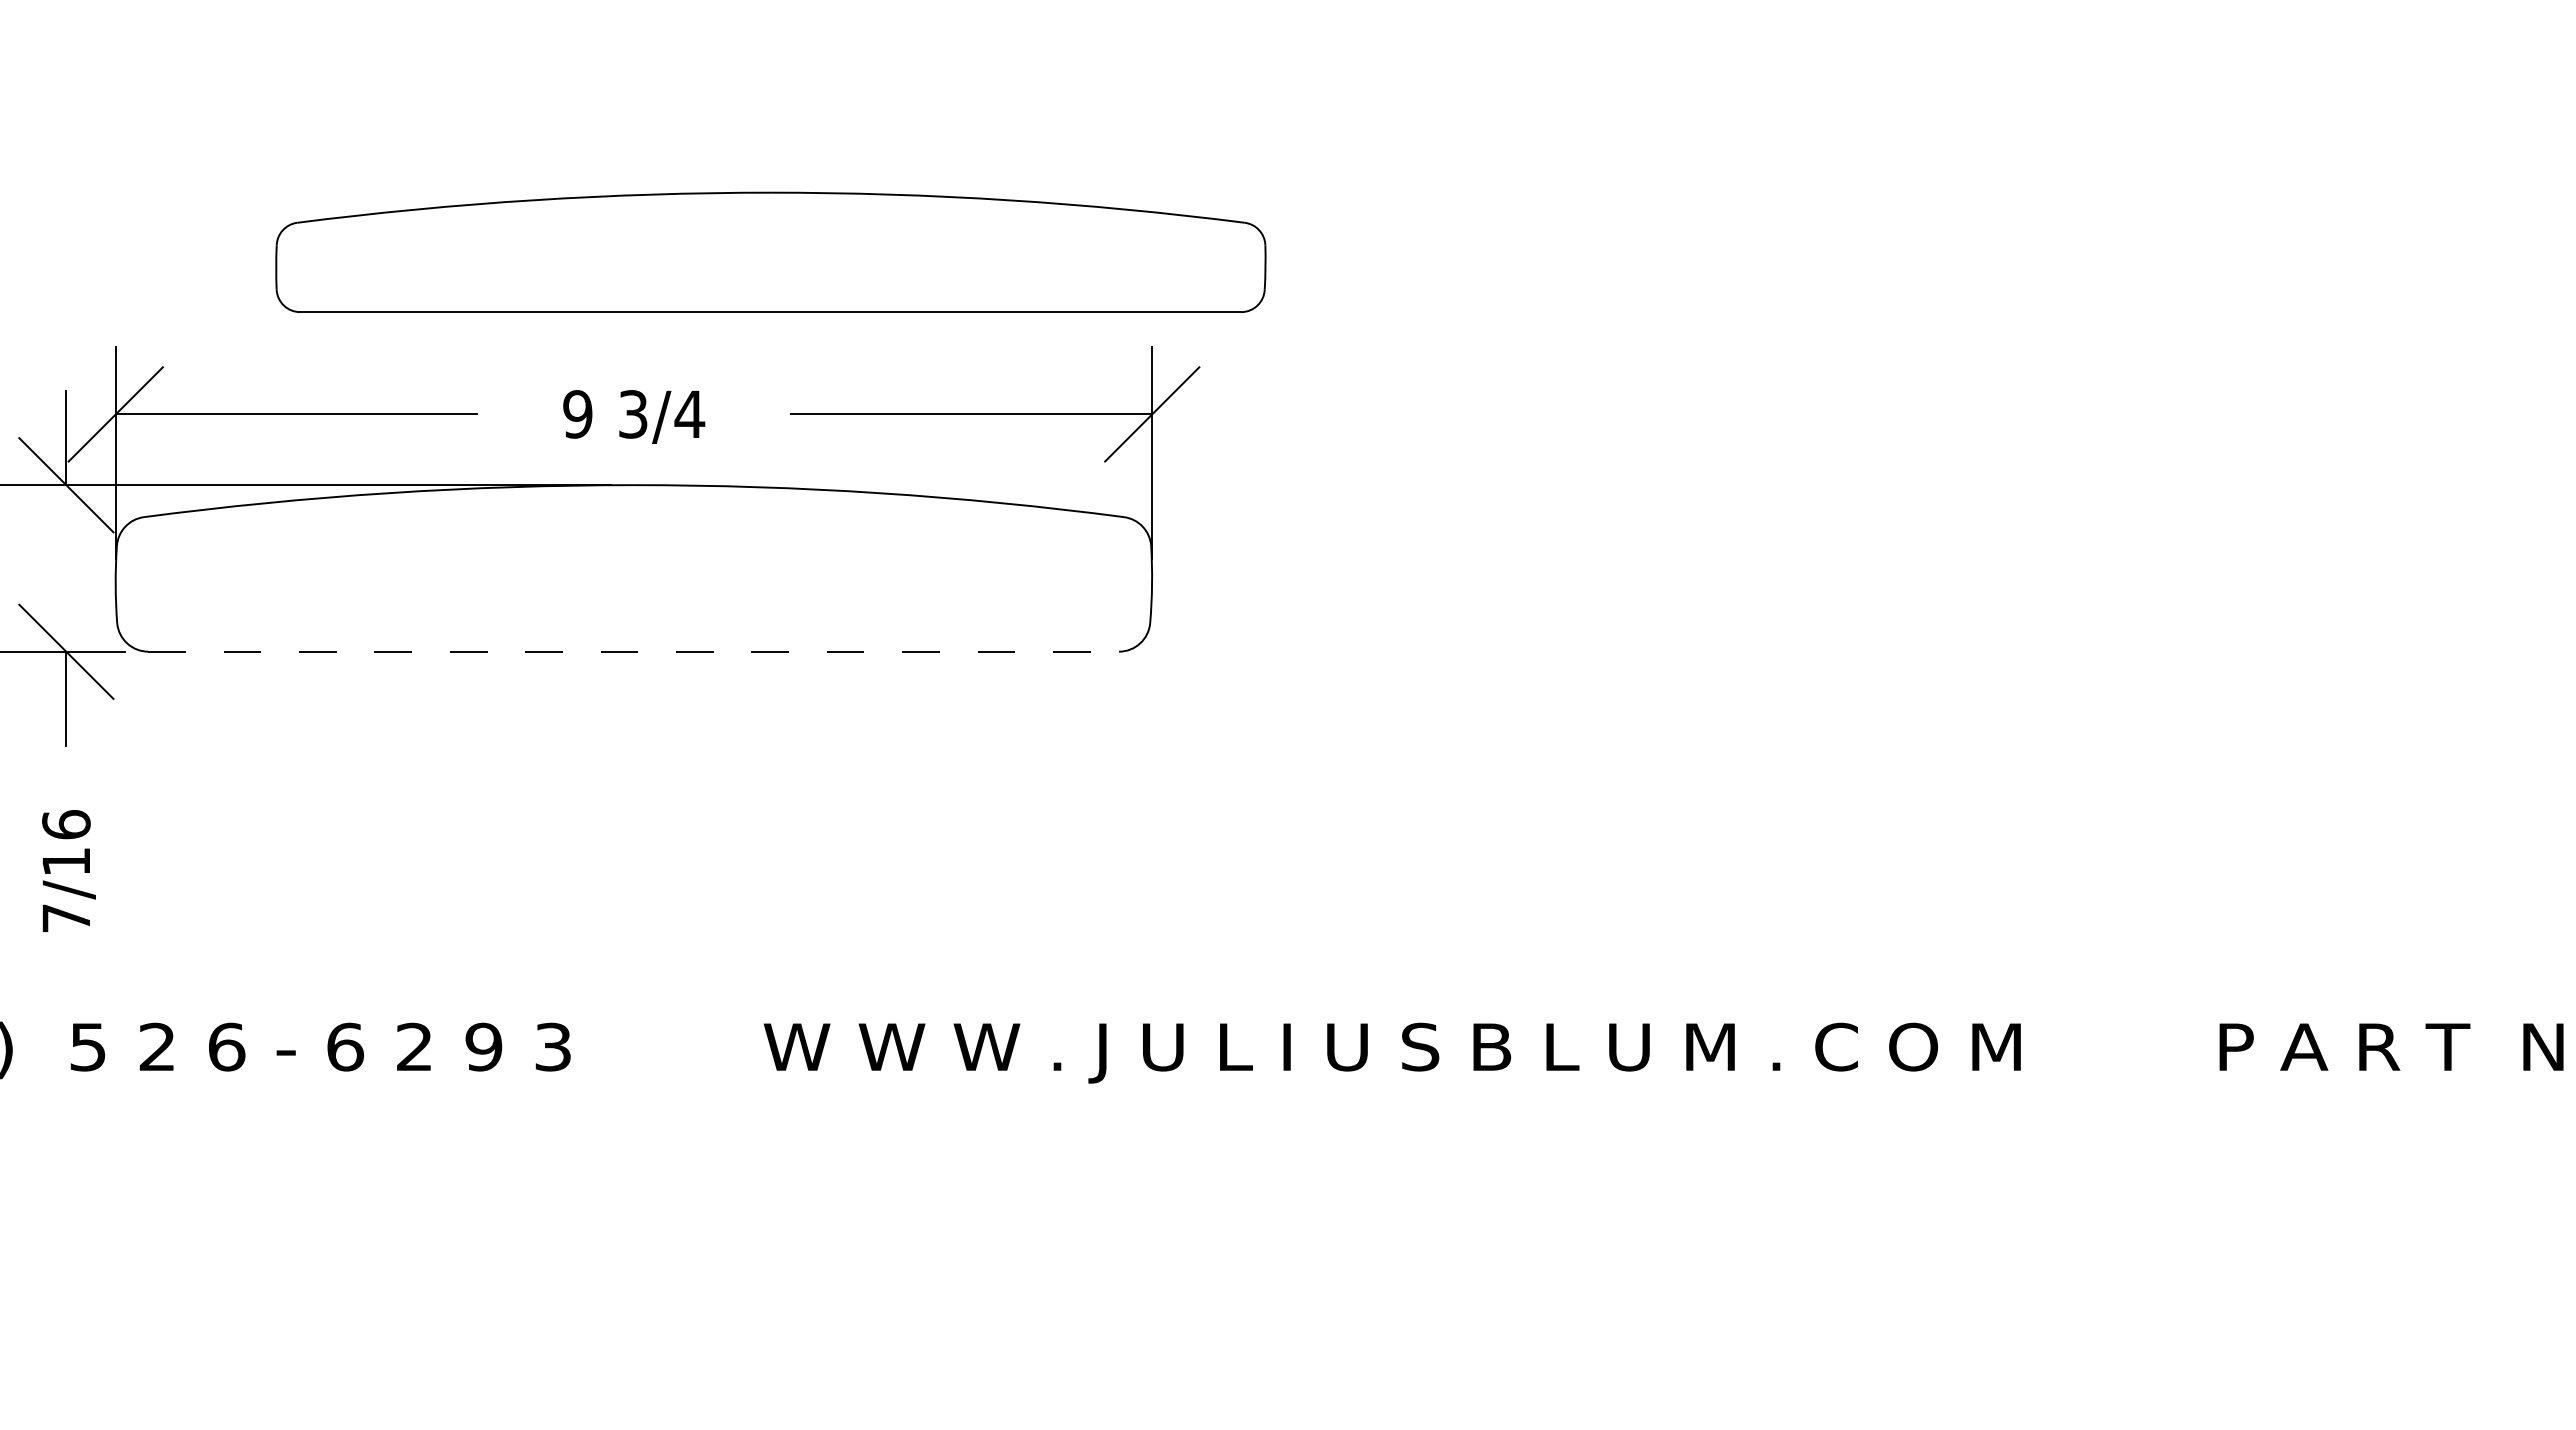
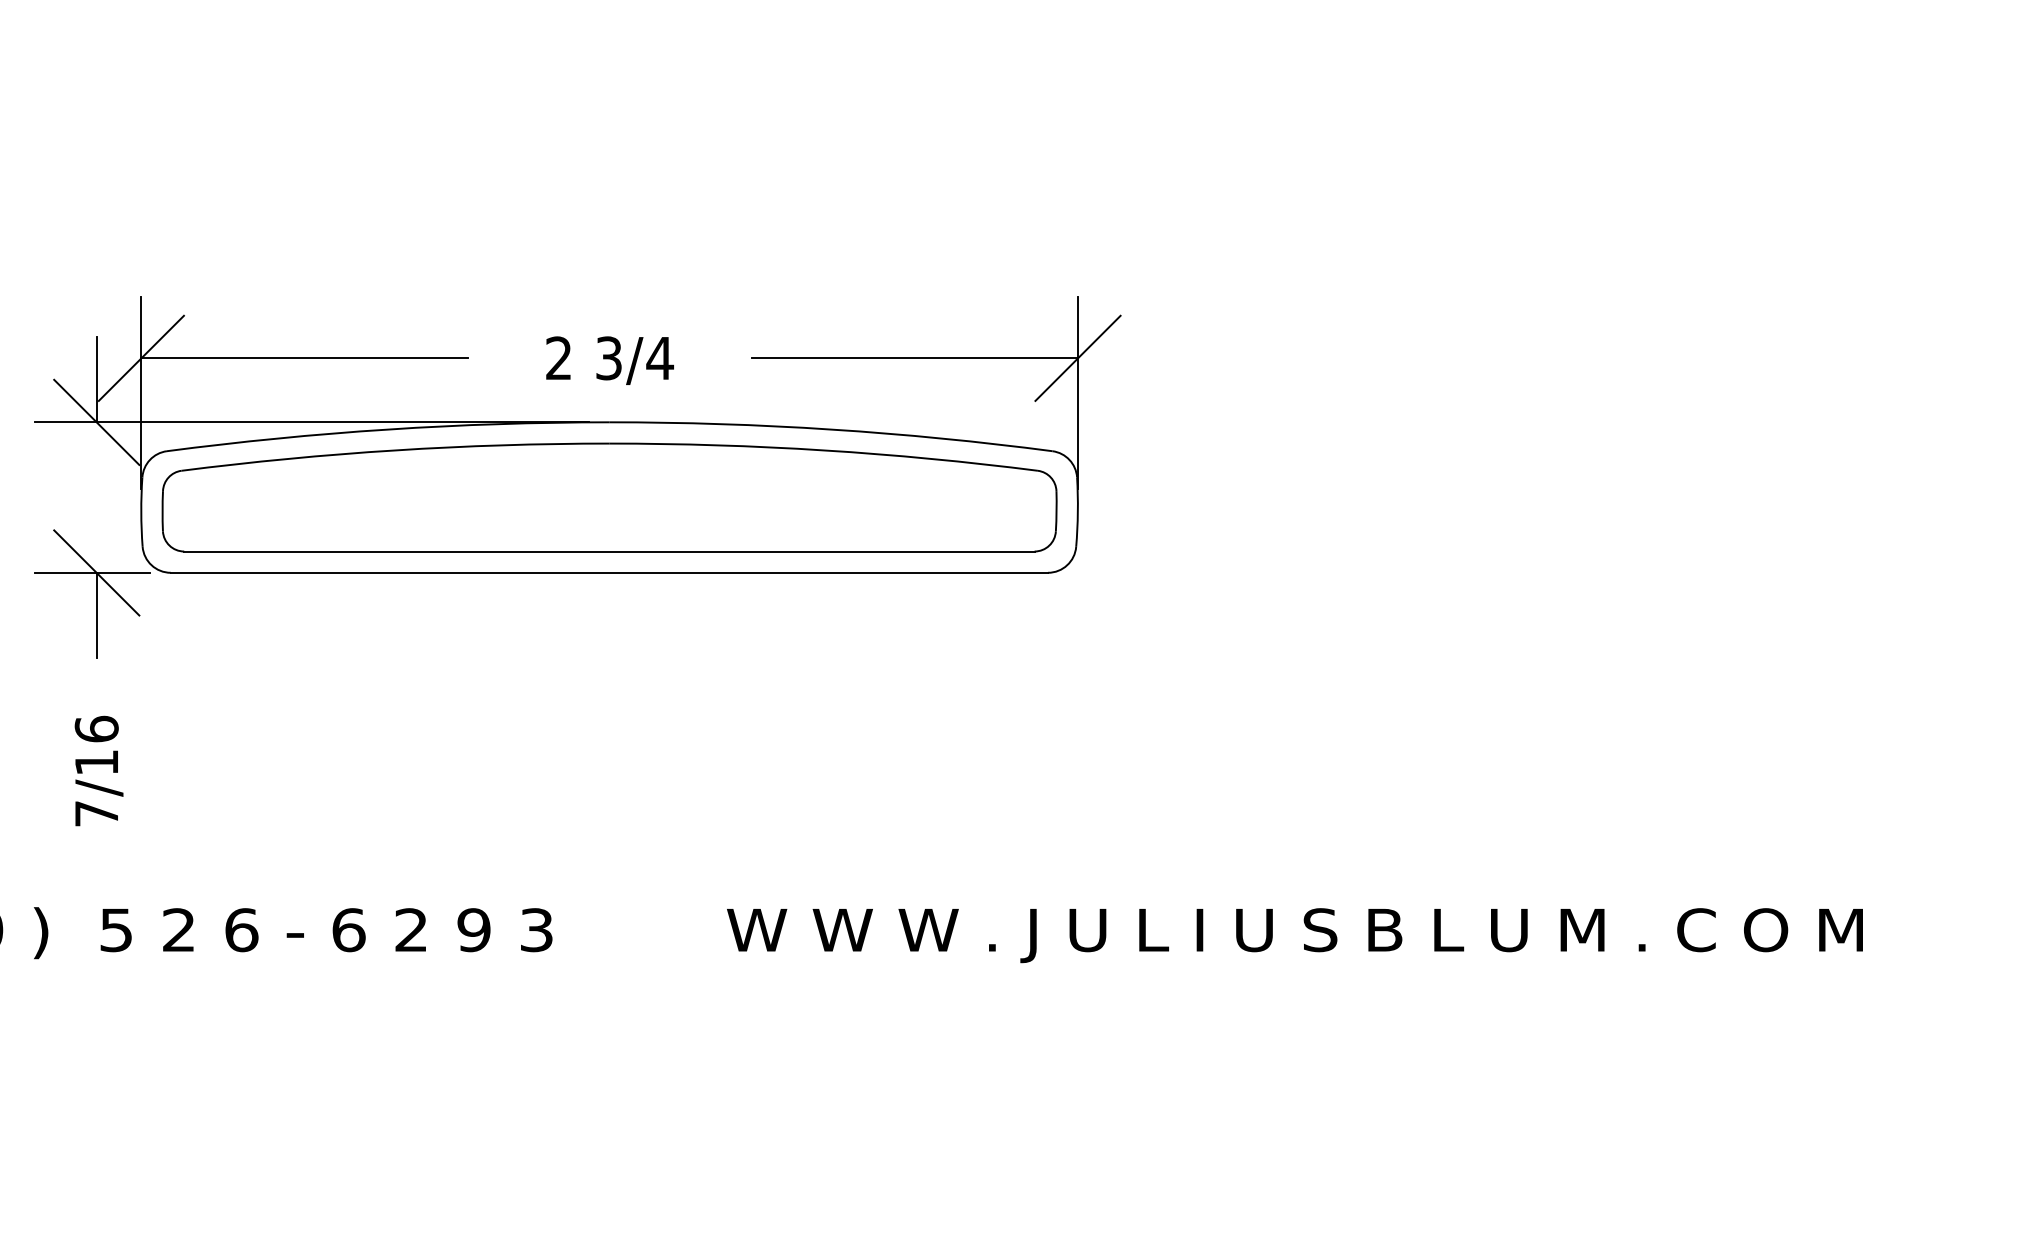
part: (770, 251) -> (609, 496), moved
text: (577, 414) -> (558, 358), 9 -> 2
line: (634, 651) -> (610, 572), dashed -> solid

